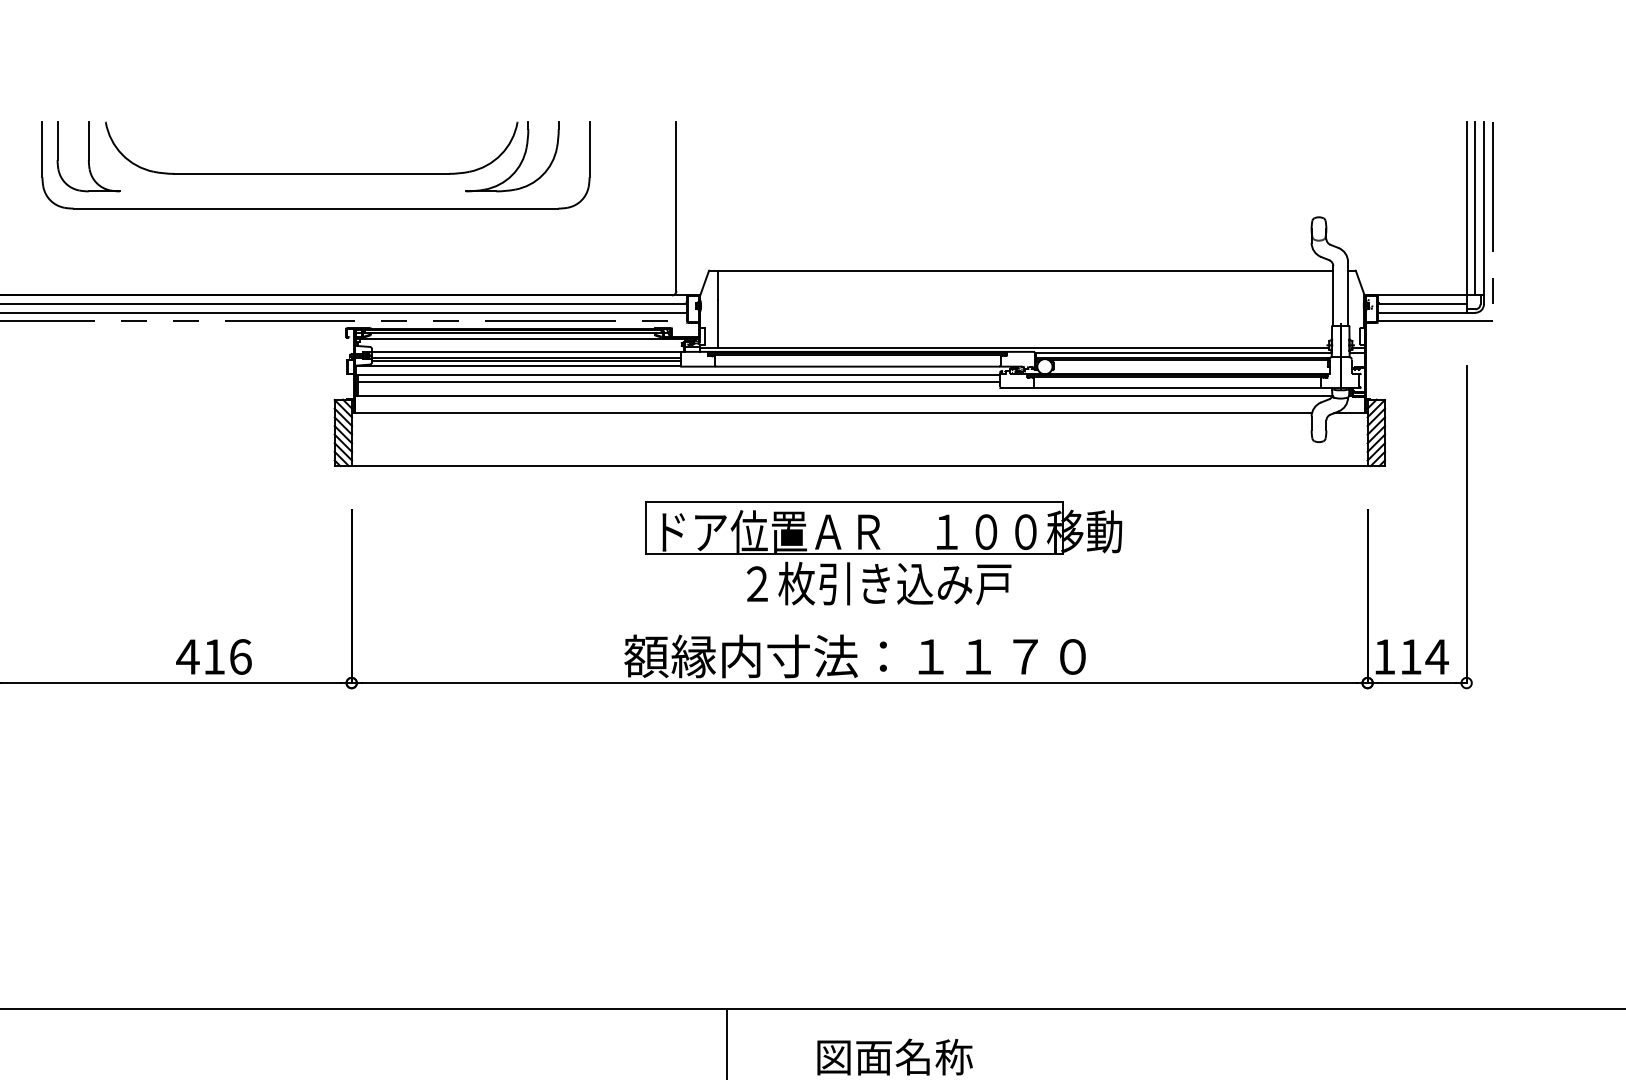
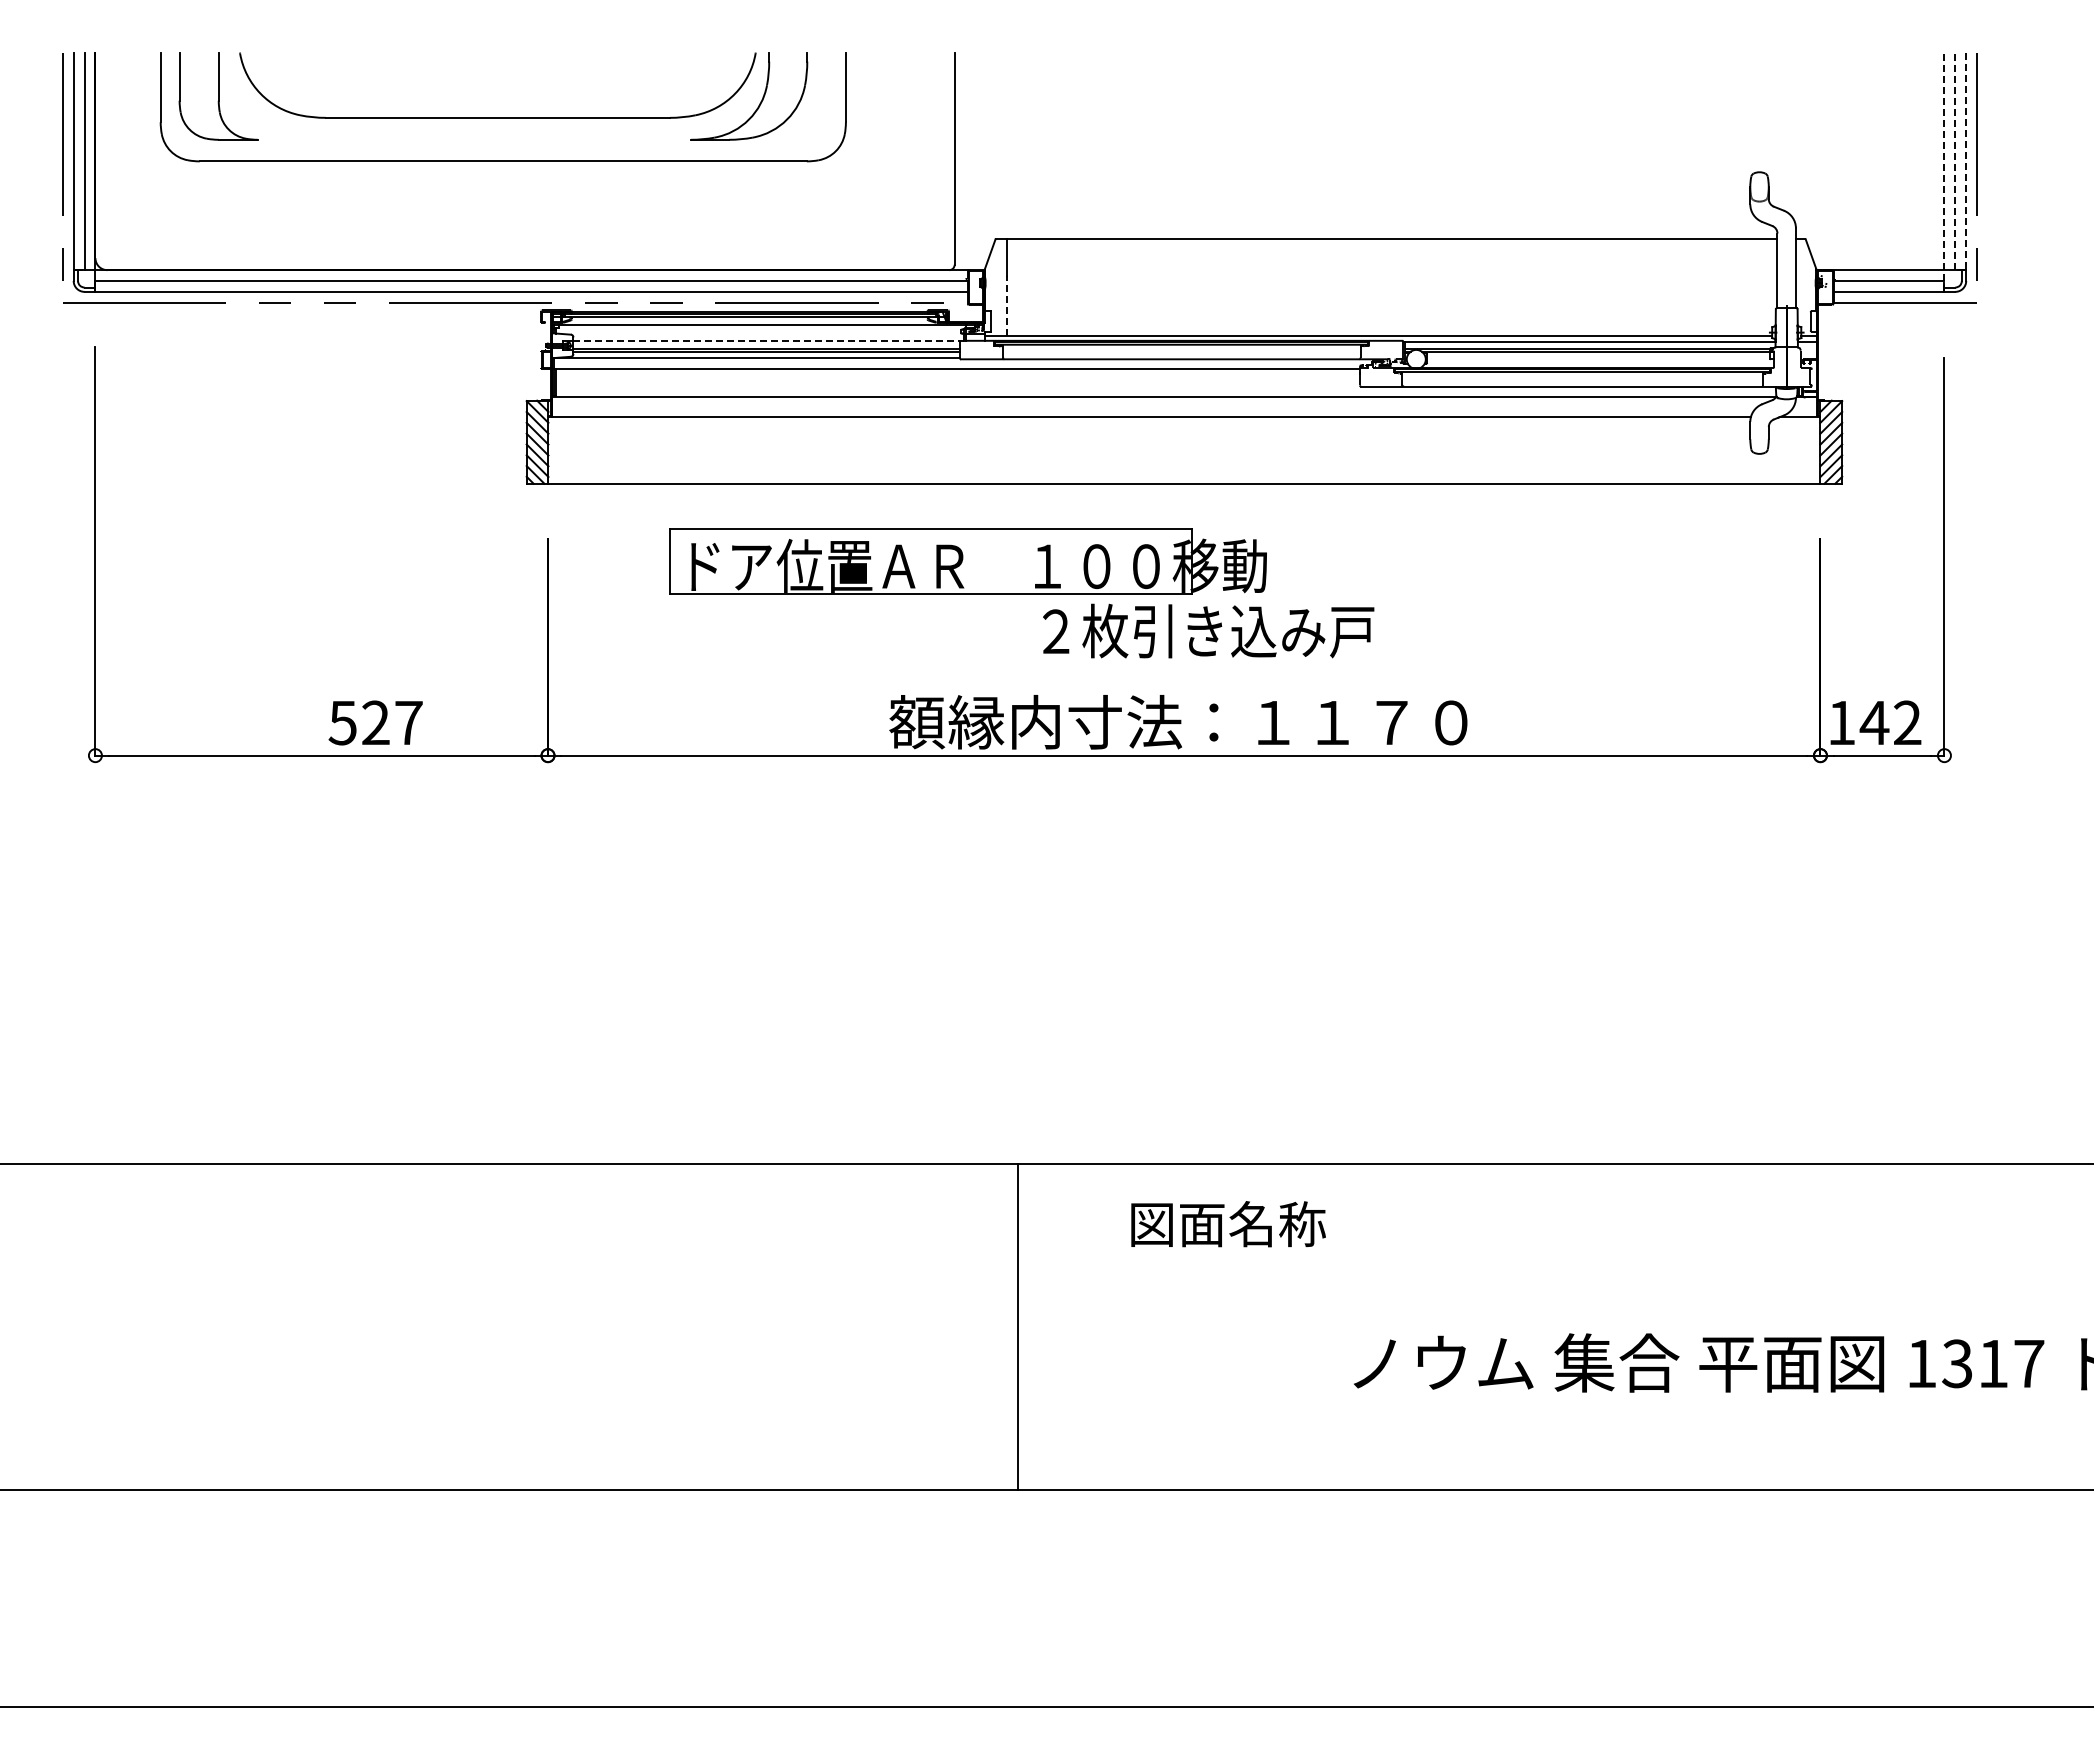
line: (1475, 208) -> (1955, 161), solid -> dashed
line: (1484, 208) -> (1966, 161), solid -> dashed
line: (1466, 217) -> (1944, 172), solid -> dashed
line: (717, 324) -> (1006, 306), solid -> dashed
line: (527, 351) -> (768, 340), solid -> dashed
line: (678, 381) -> (957, 378), removed
part: (883, 528) -> (967, 561), moved
text: (213, 656) -> (375, 722), 416 -> 527
text: (1423, 656) -> (1890, 722), 114 -> 142

